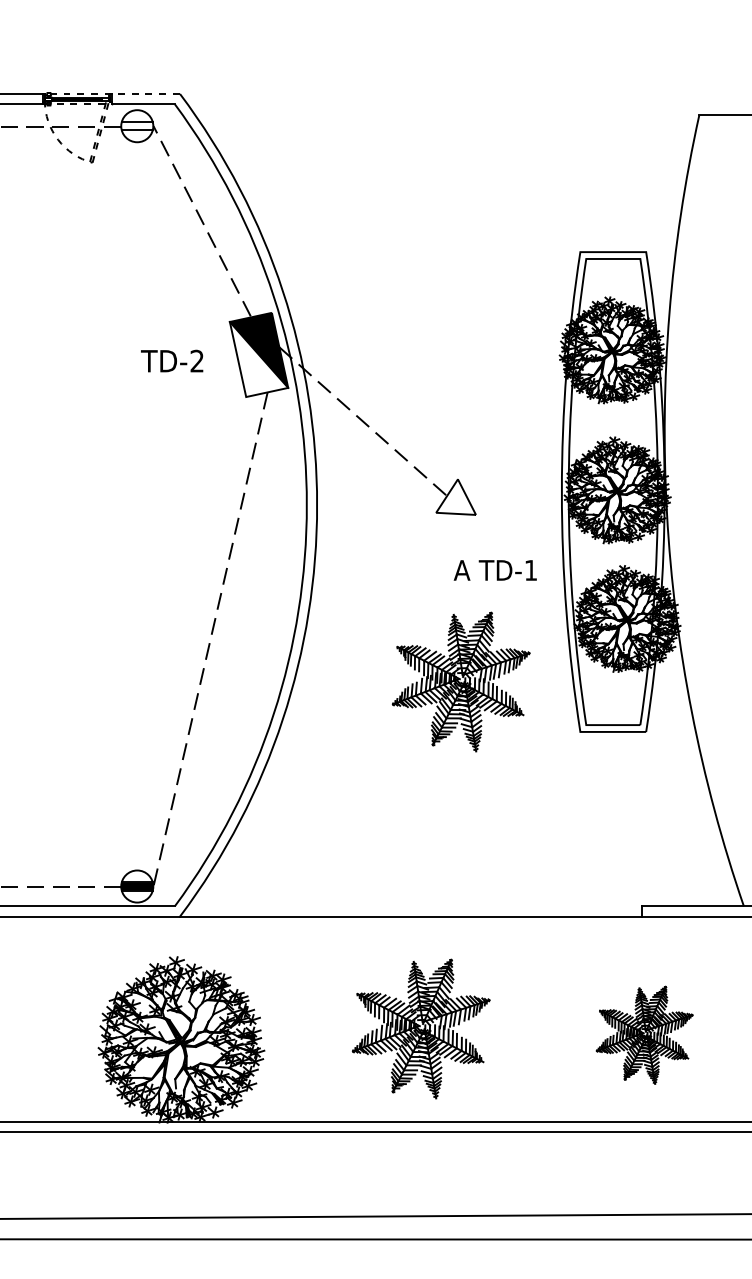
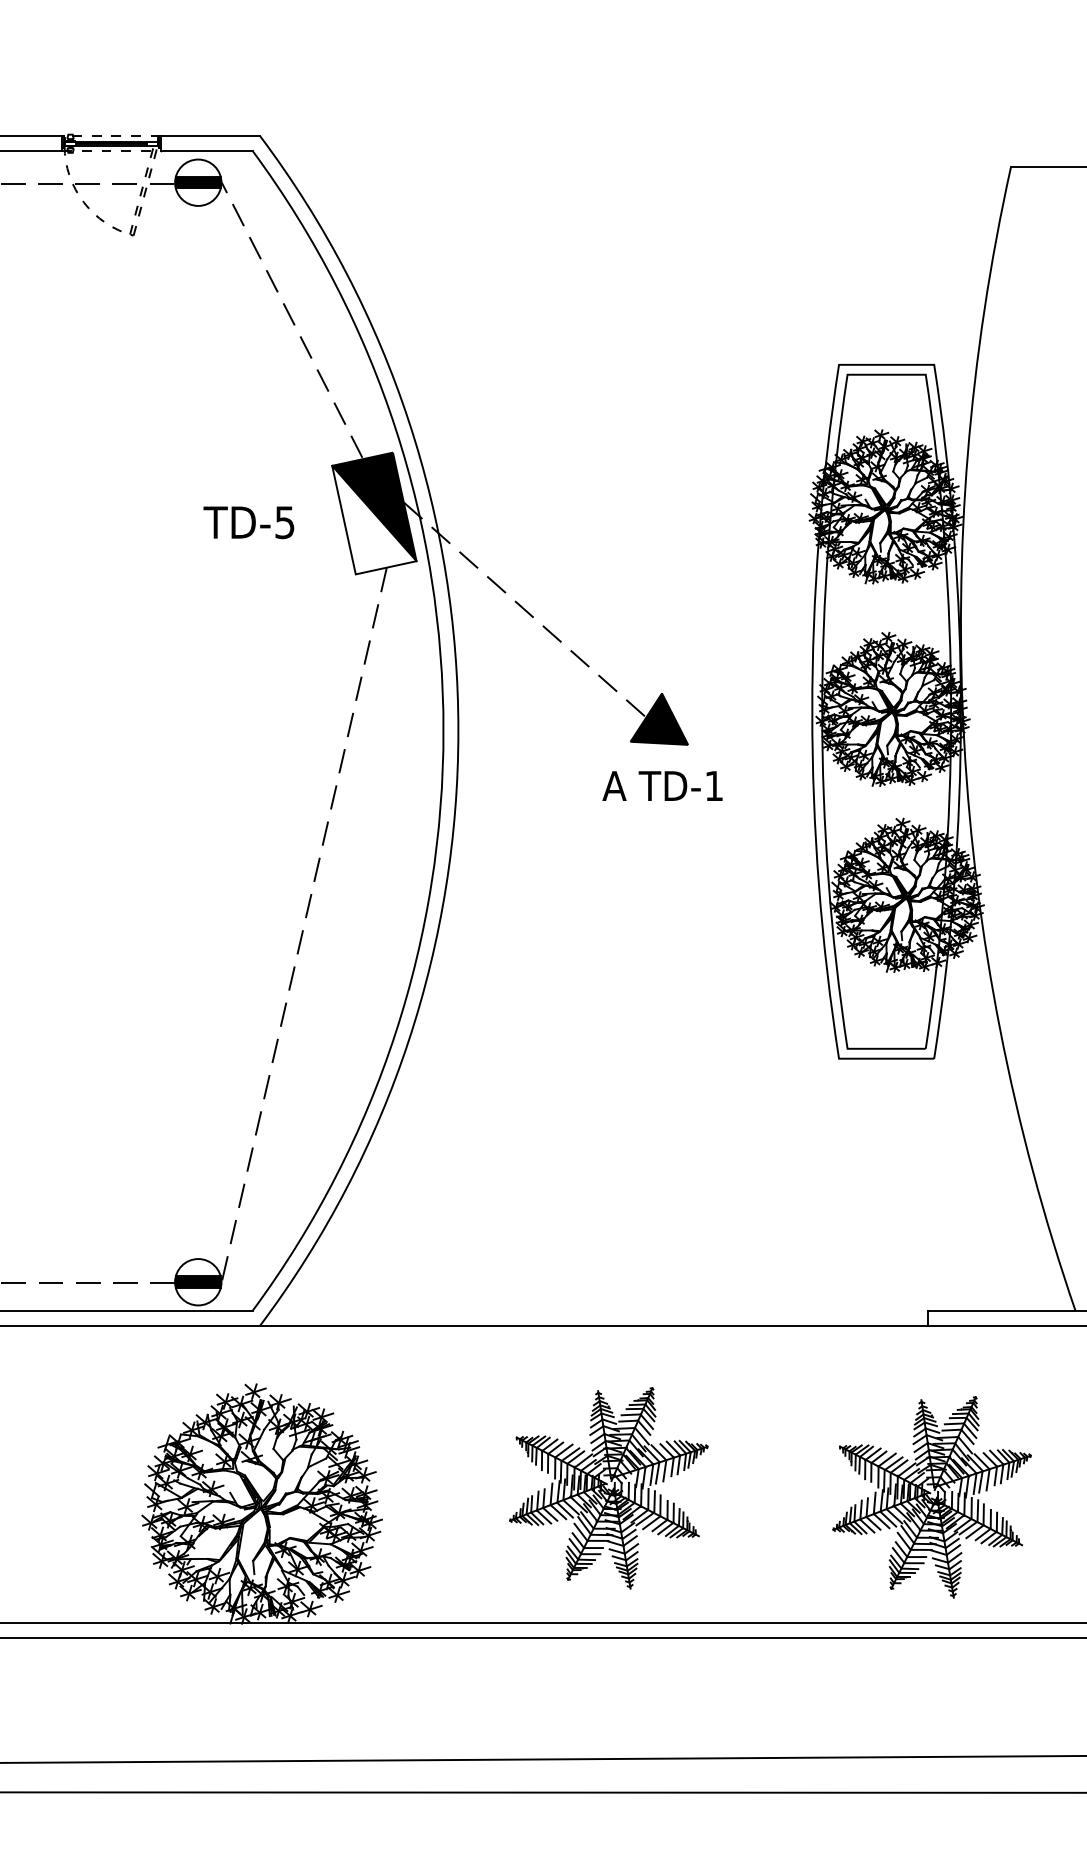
line: (145, 94) -> (210, 136), dashed -> solid
fill: (137, 126) -> (198, 183), added
text: (196, 360) -> (283, 521), TD-2 -> TD-5
fill: (456, 496) -> (659, 718), added
text: (494, 570) -> (661, 786), moved
part: (460, 681) -> (665, 985), removed
part: (644, 1035) -> (931, 1497), size x1.43

